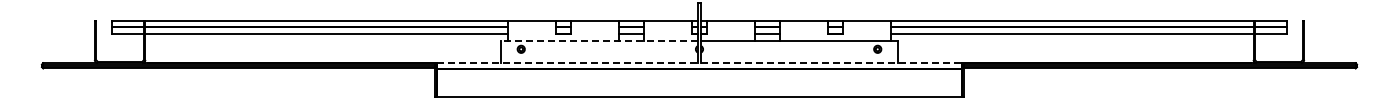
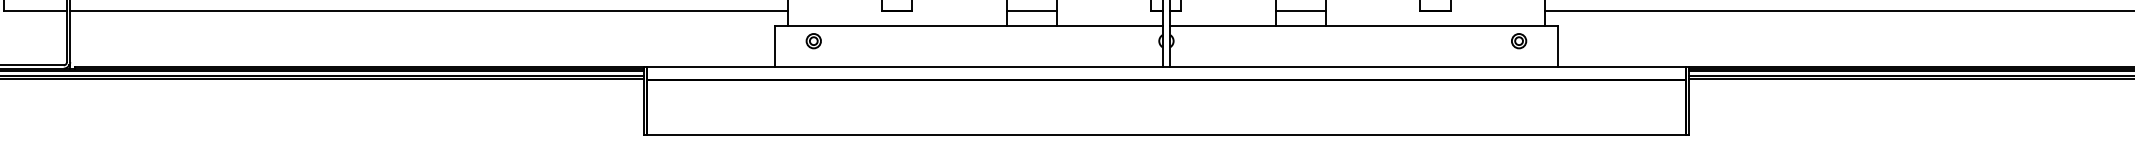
line: (598, 41) -> (966, 25), dashed -> solid
line: (699, 62) -> (1166, 67), dashed -> solid

